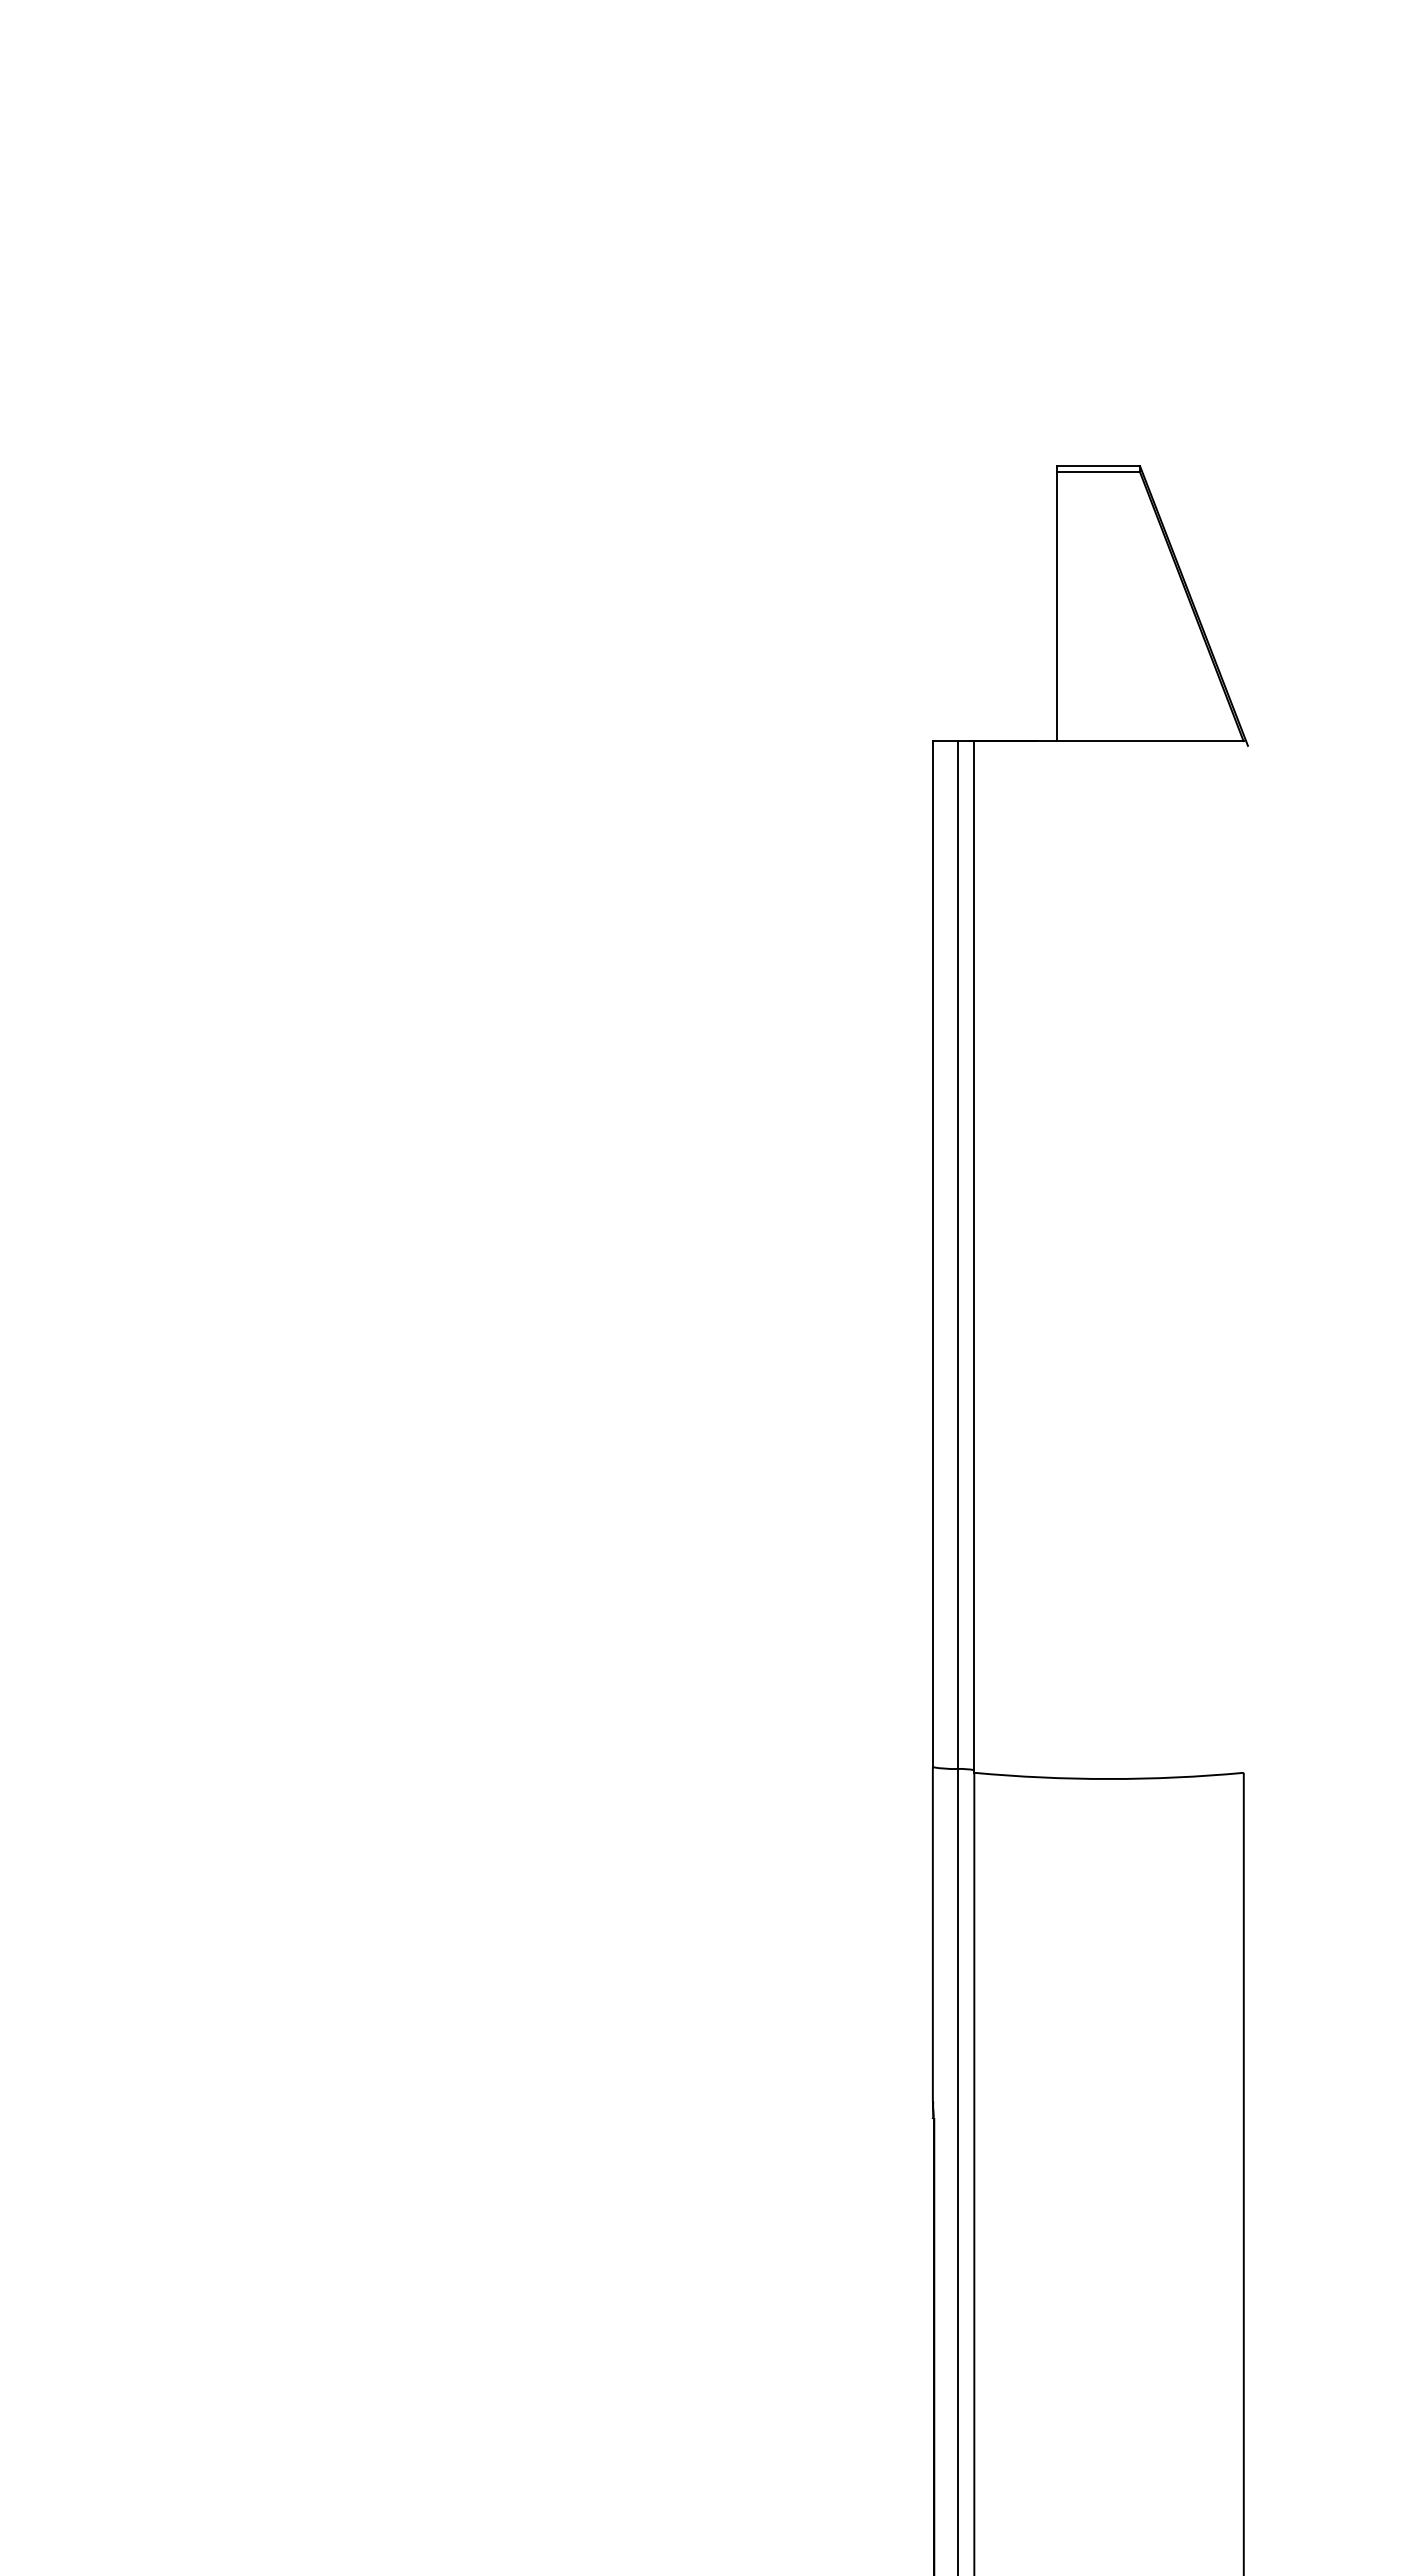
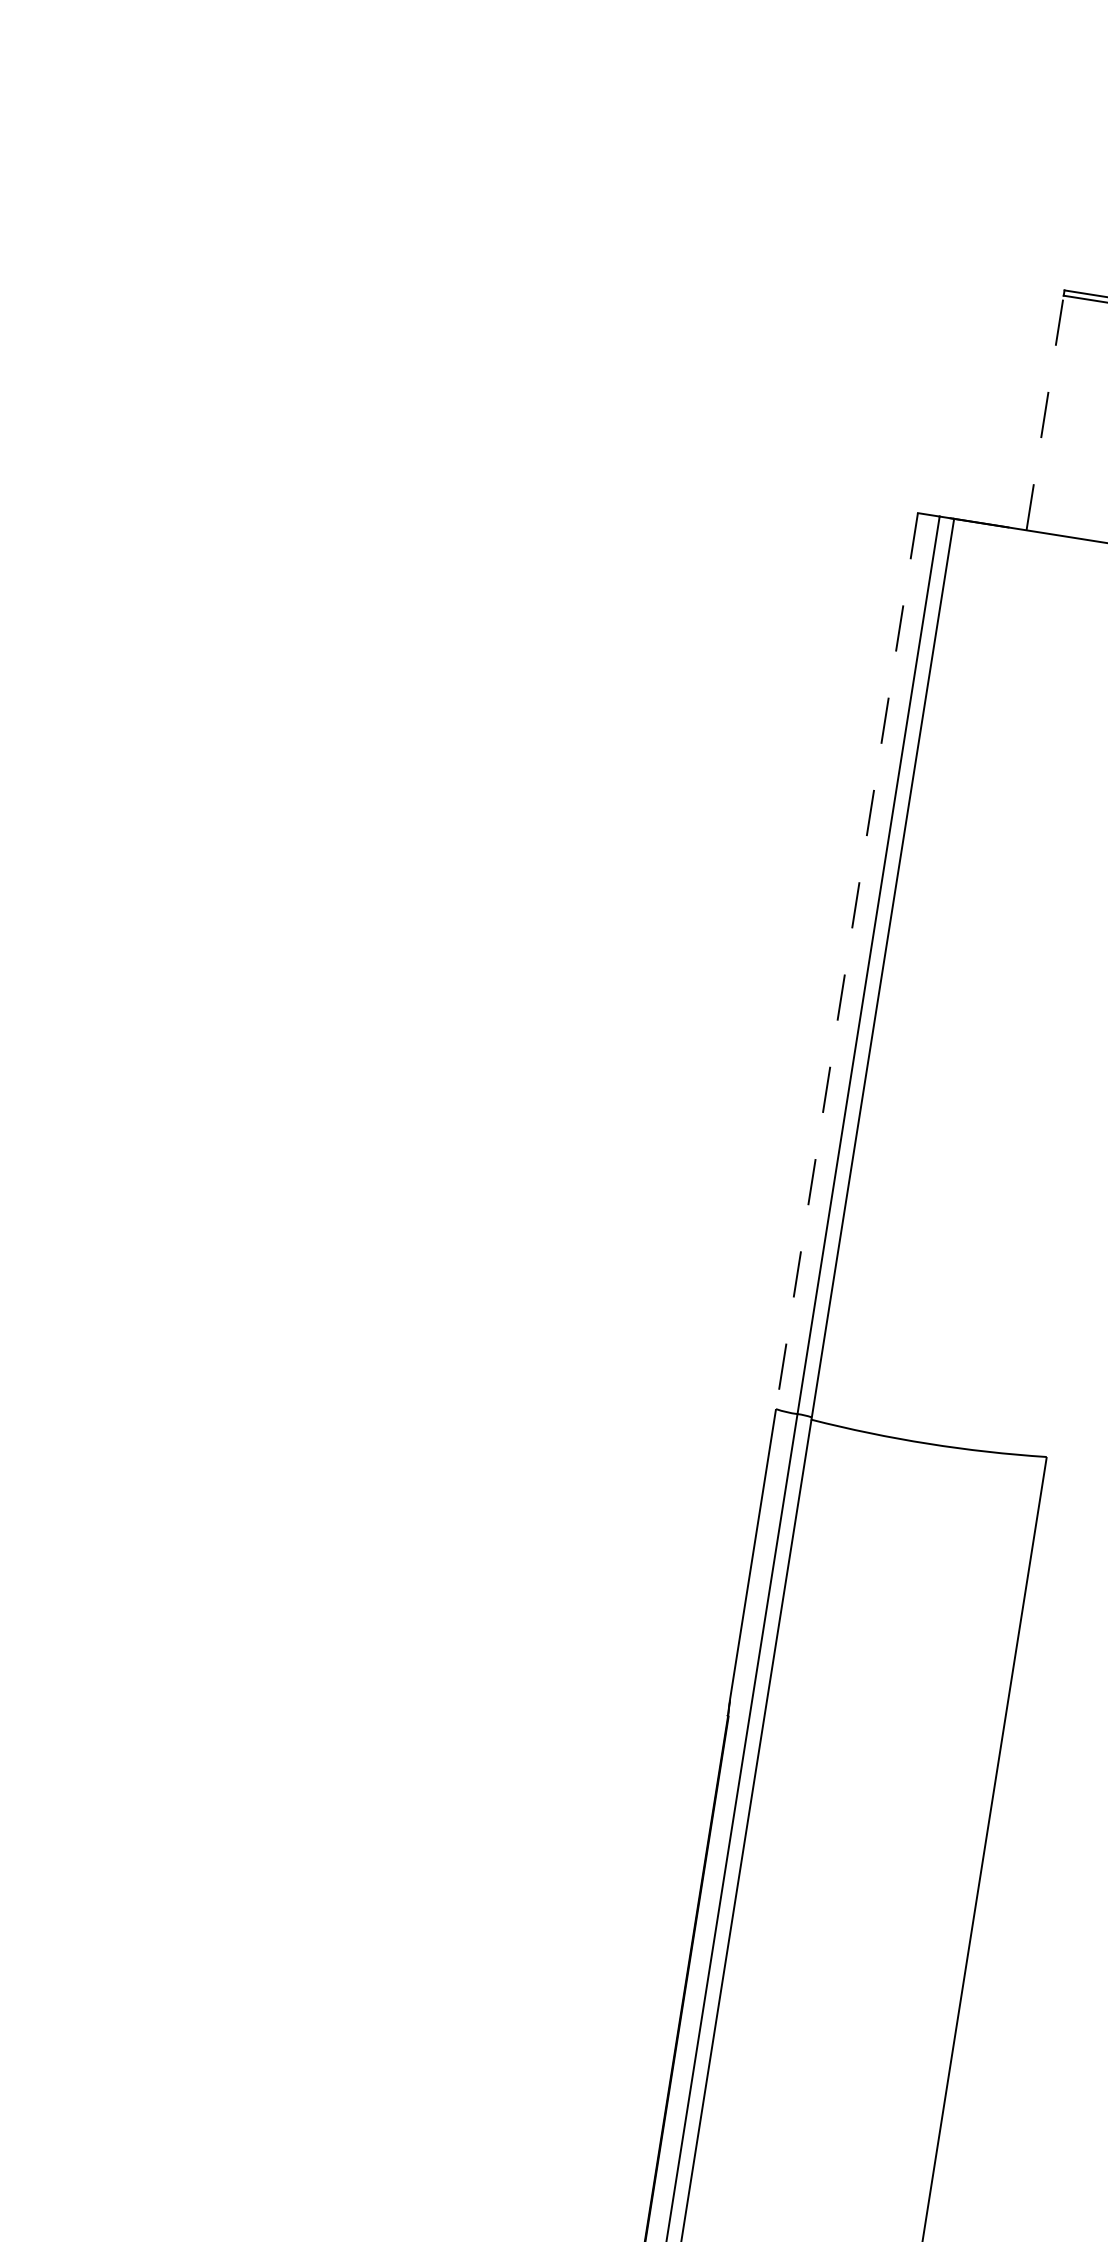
line: (1057, 606) -> (1045, 412), solid -> dashed
line: (932, 1254) -> (846, 961), solid -> dashed

